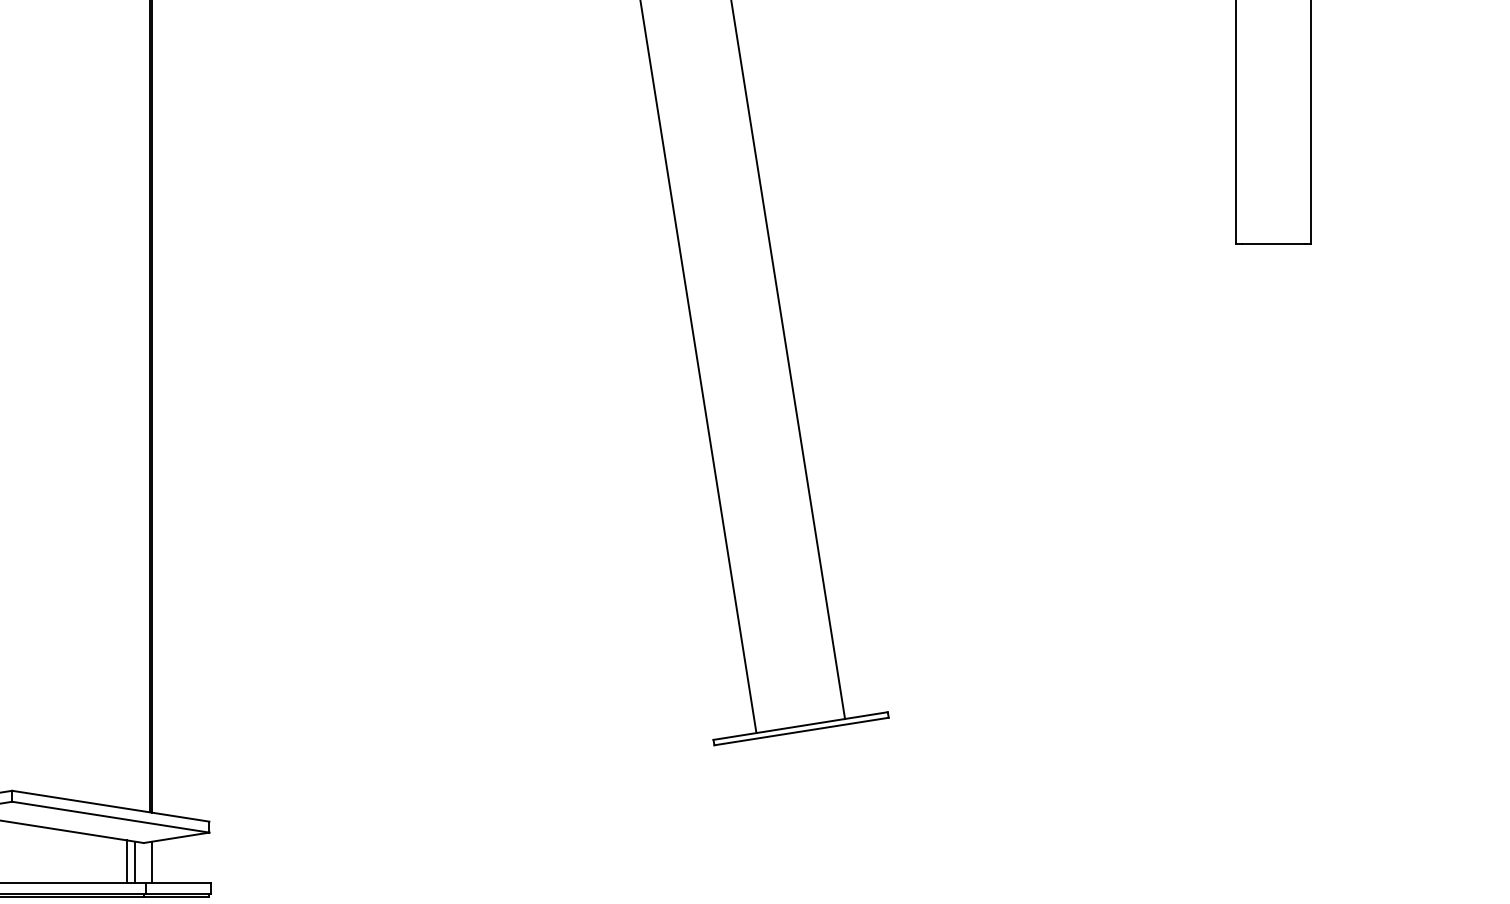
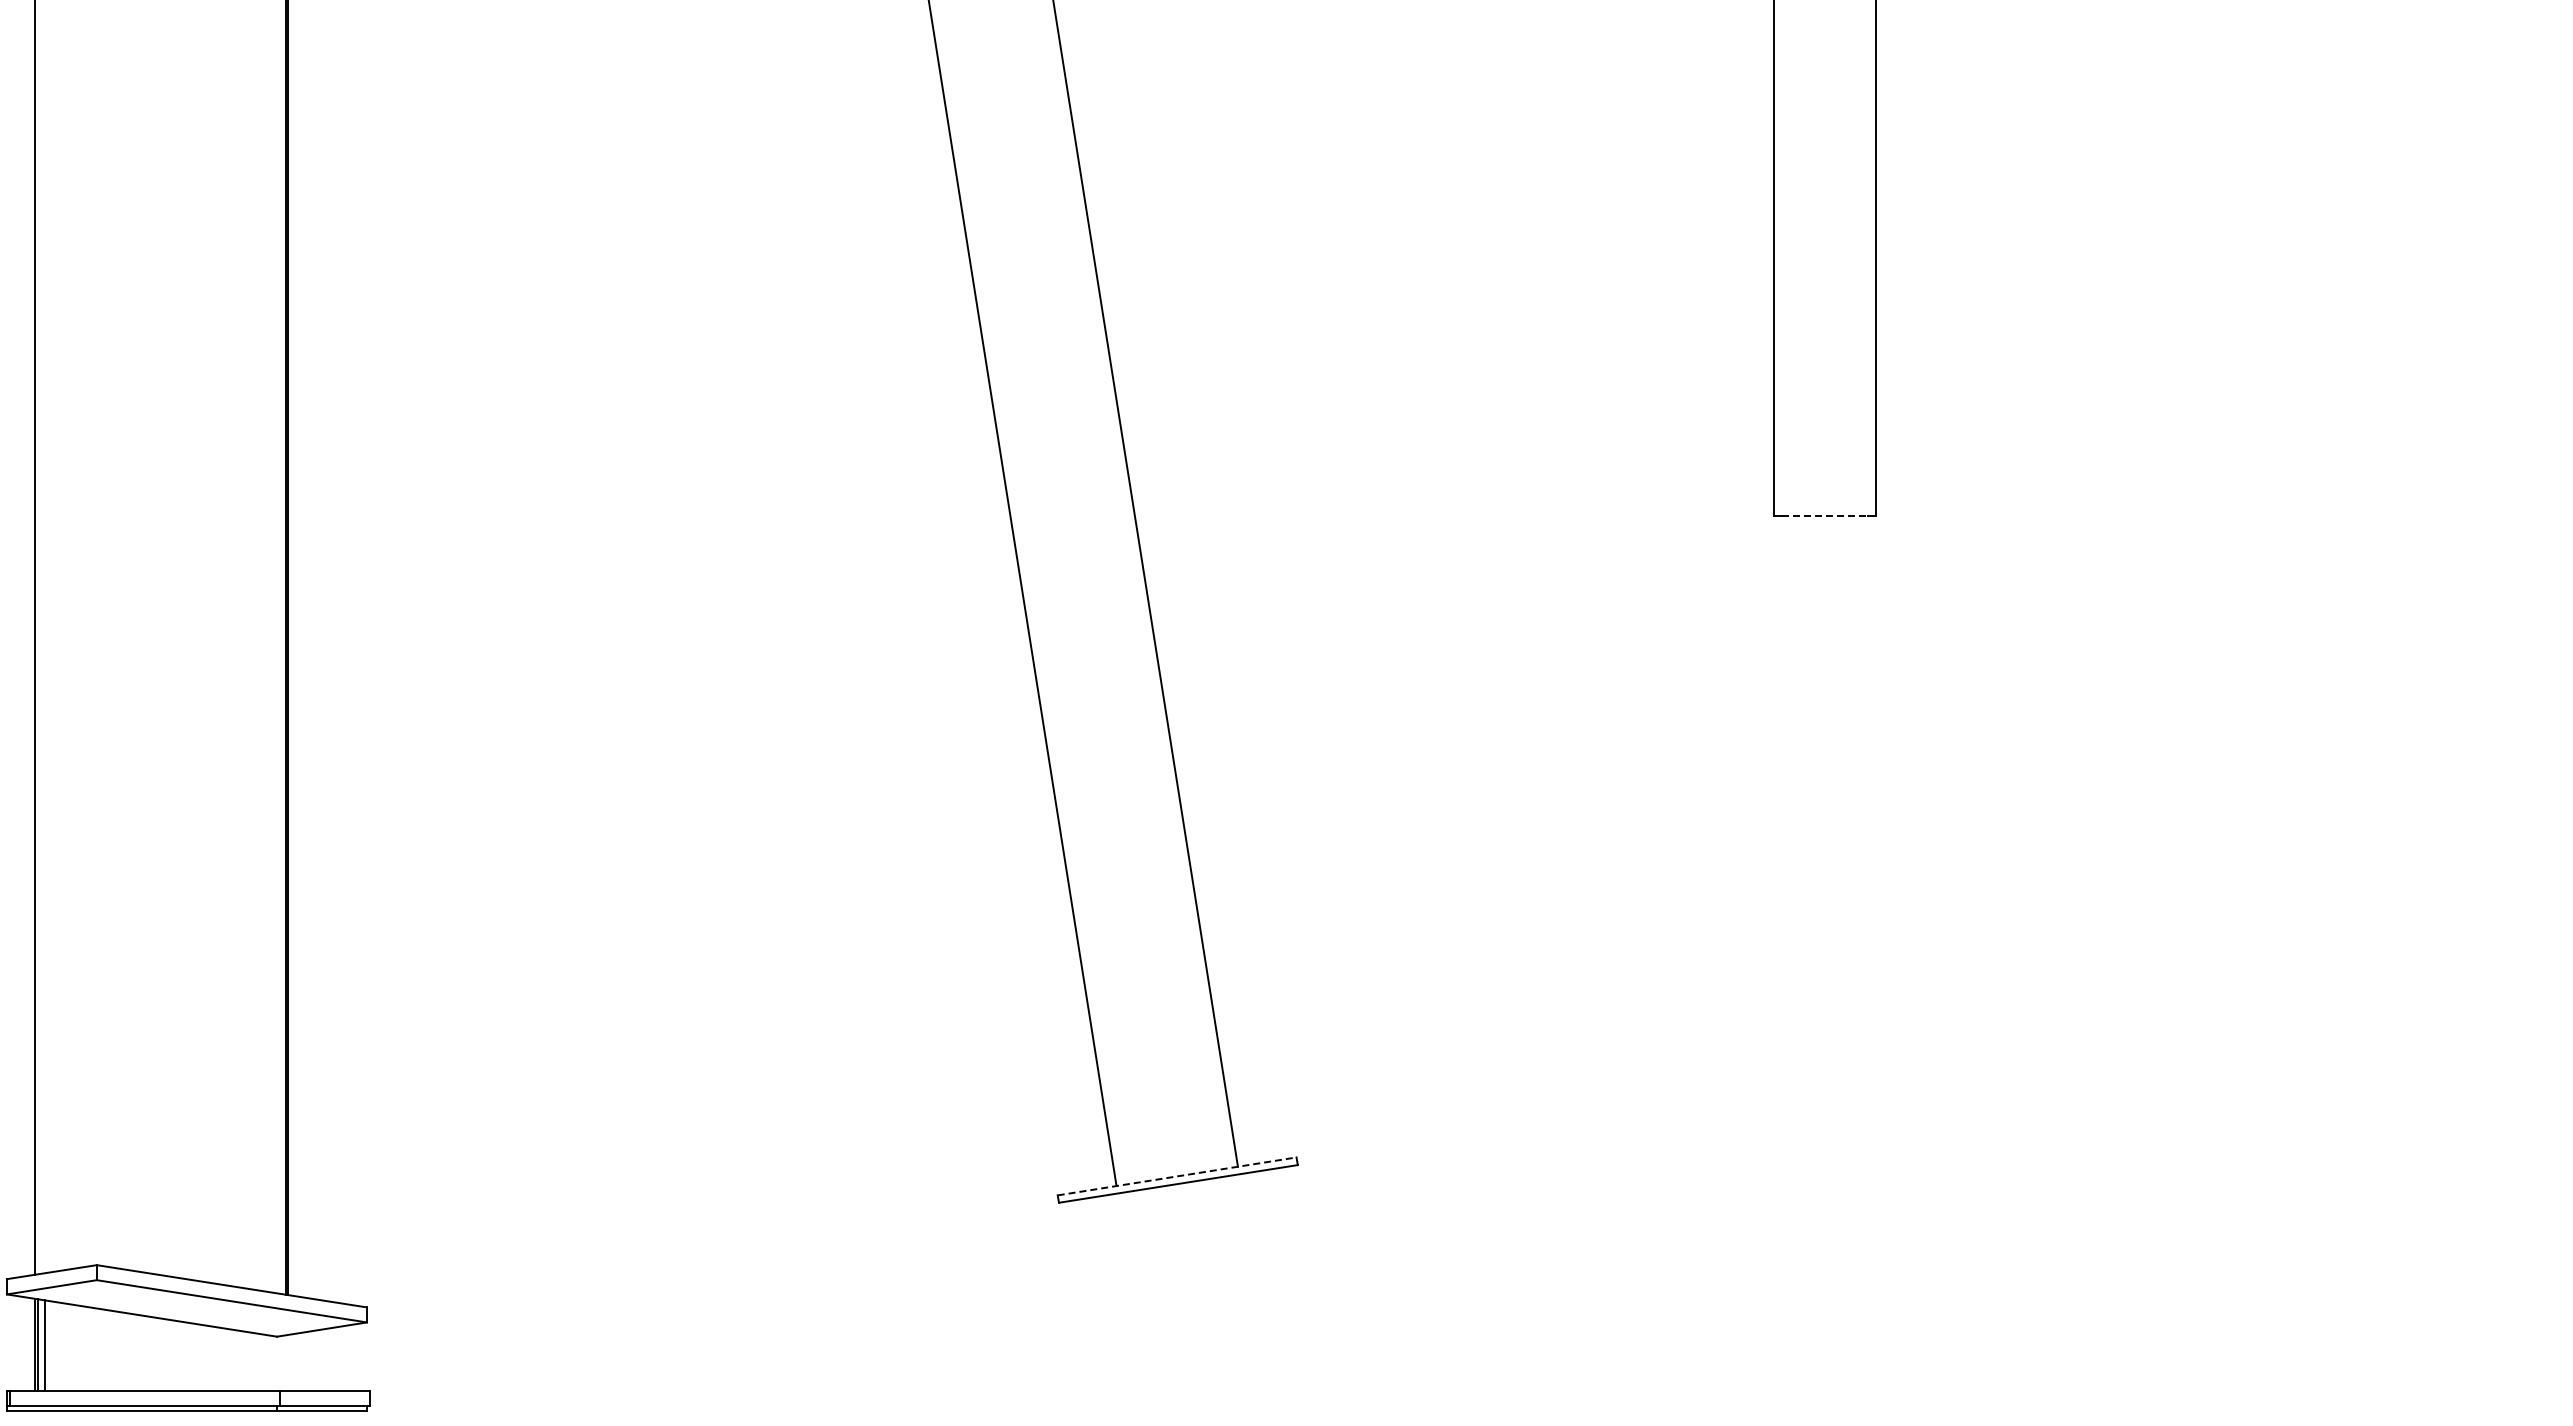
line: (1273, 244) -> (1825, 516), solid -> dashed
line: (800, 726) -> (1177, 1176), solid -> dashed
line: (127, 861) -> (254, 1361), removed
line: (135, 861) -> (265, 1362), removed
line: (152, 861) -> (288, 1362), removed

